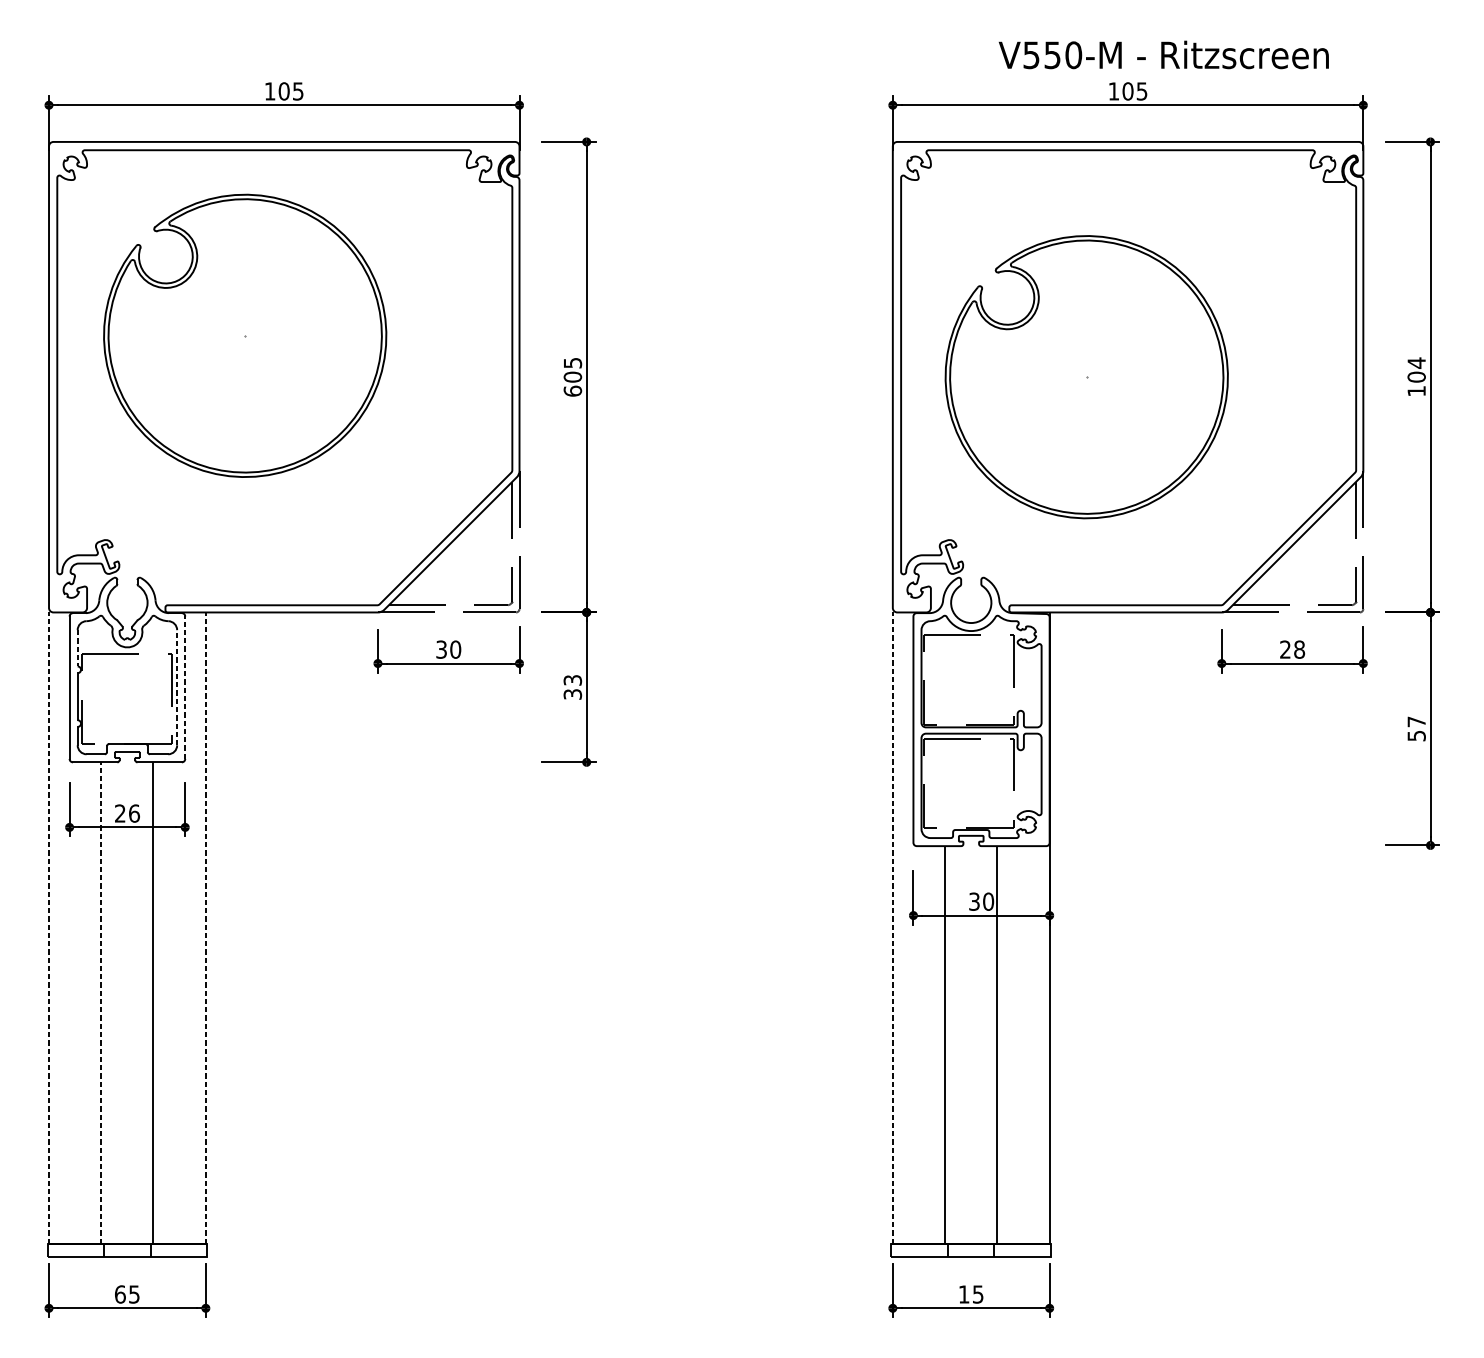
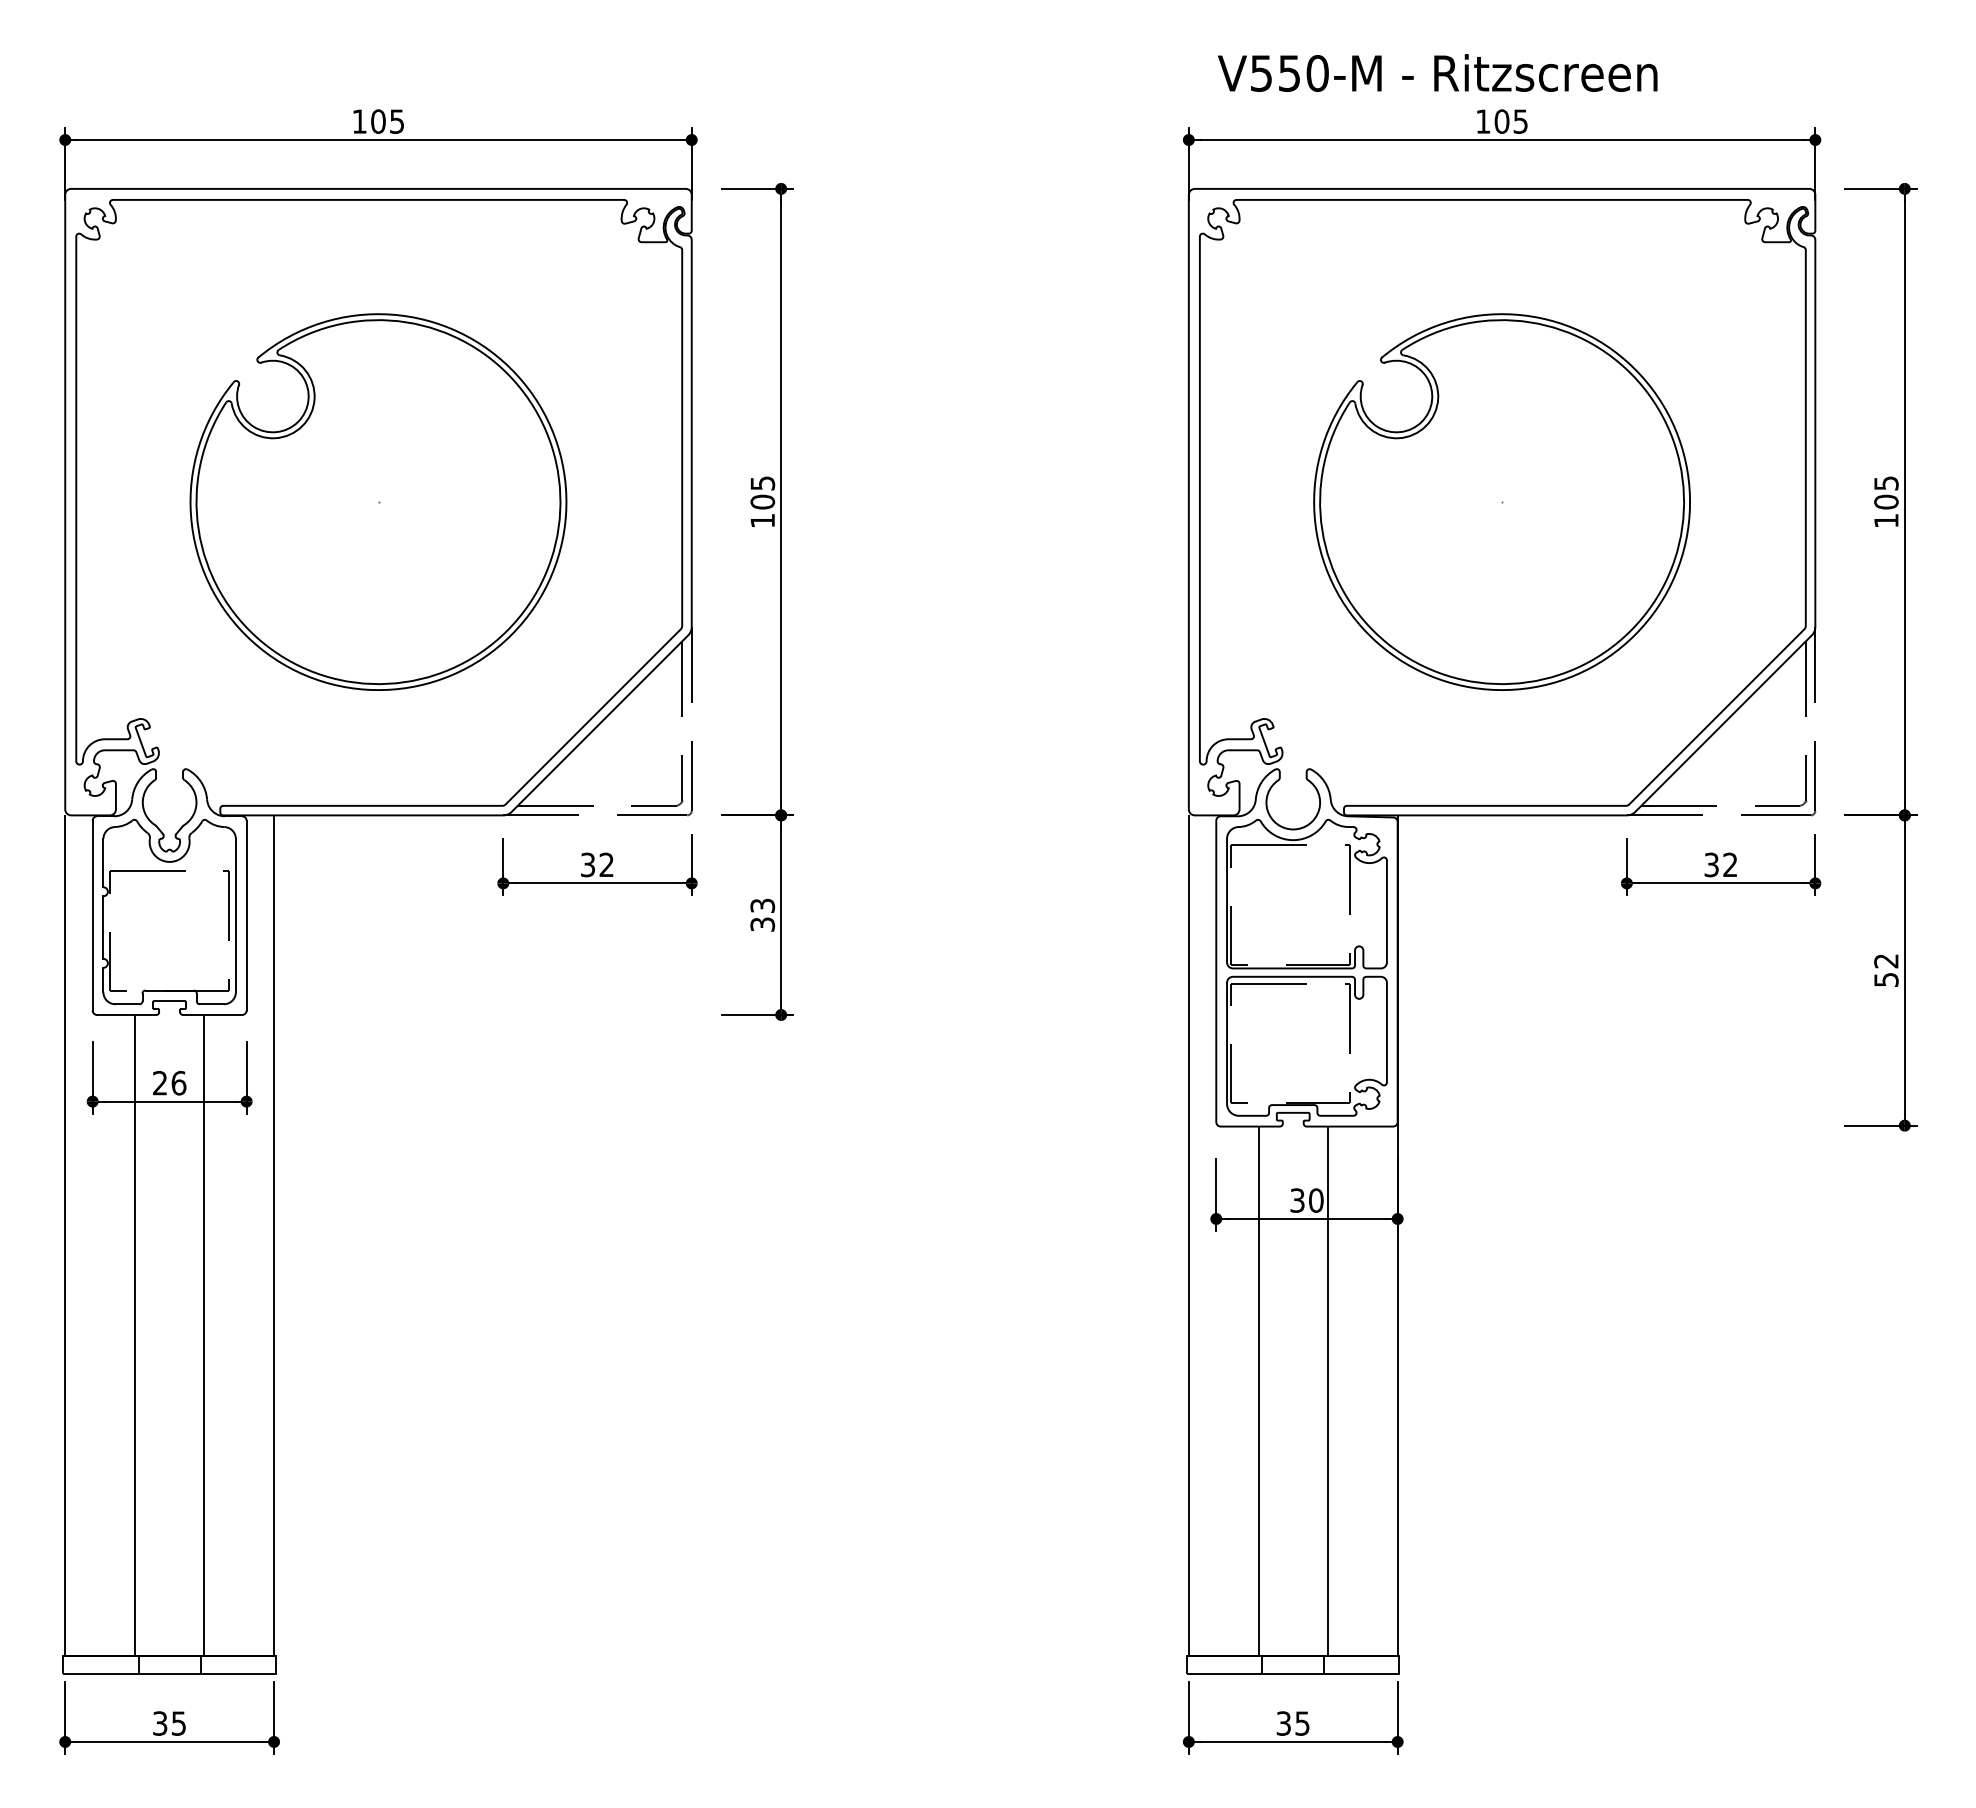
text: (1163, 54) -> (1437, 72), moved
part: (245, 335) -> (378, 501), moved
text: (1416, 363) -> (1886, 483), 104 -> 105
part: (1086, 376) -> (1501, 501), moved
text: (572, 390) -> (762, 520), 605 -> 105
line: (77, 648) -> (103, 863), dashed -> solid
text: (455, 649) -> (606, 864), 30 -> 32
text: (1292, 649) -> (1720, 864), 28 -> 32
line: (176, 687) -> (235, 915), dashed -> solid
line: (185, 687) -> (246, 915), dashed -> solid
text: (1416, 722) -> (1886, 961), 57 -> 52
line: (49, 927) -> (65, 1235), dashed -> solid
line: (206, 927) -> (274, 1235), dashed -> solid
line: (892, 927) -> (1188, 1235), dashed -> solid
line: (101, 1003) -> (135, 1335), dashed -> solid
text: (120, 1294) -> (160, 1723), 65 -> 35
text: (963, 1294) -> (1283, 1723), 15 -> 35

